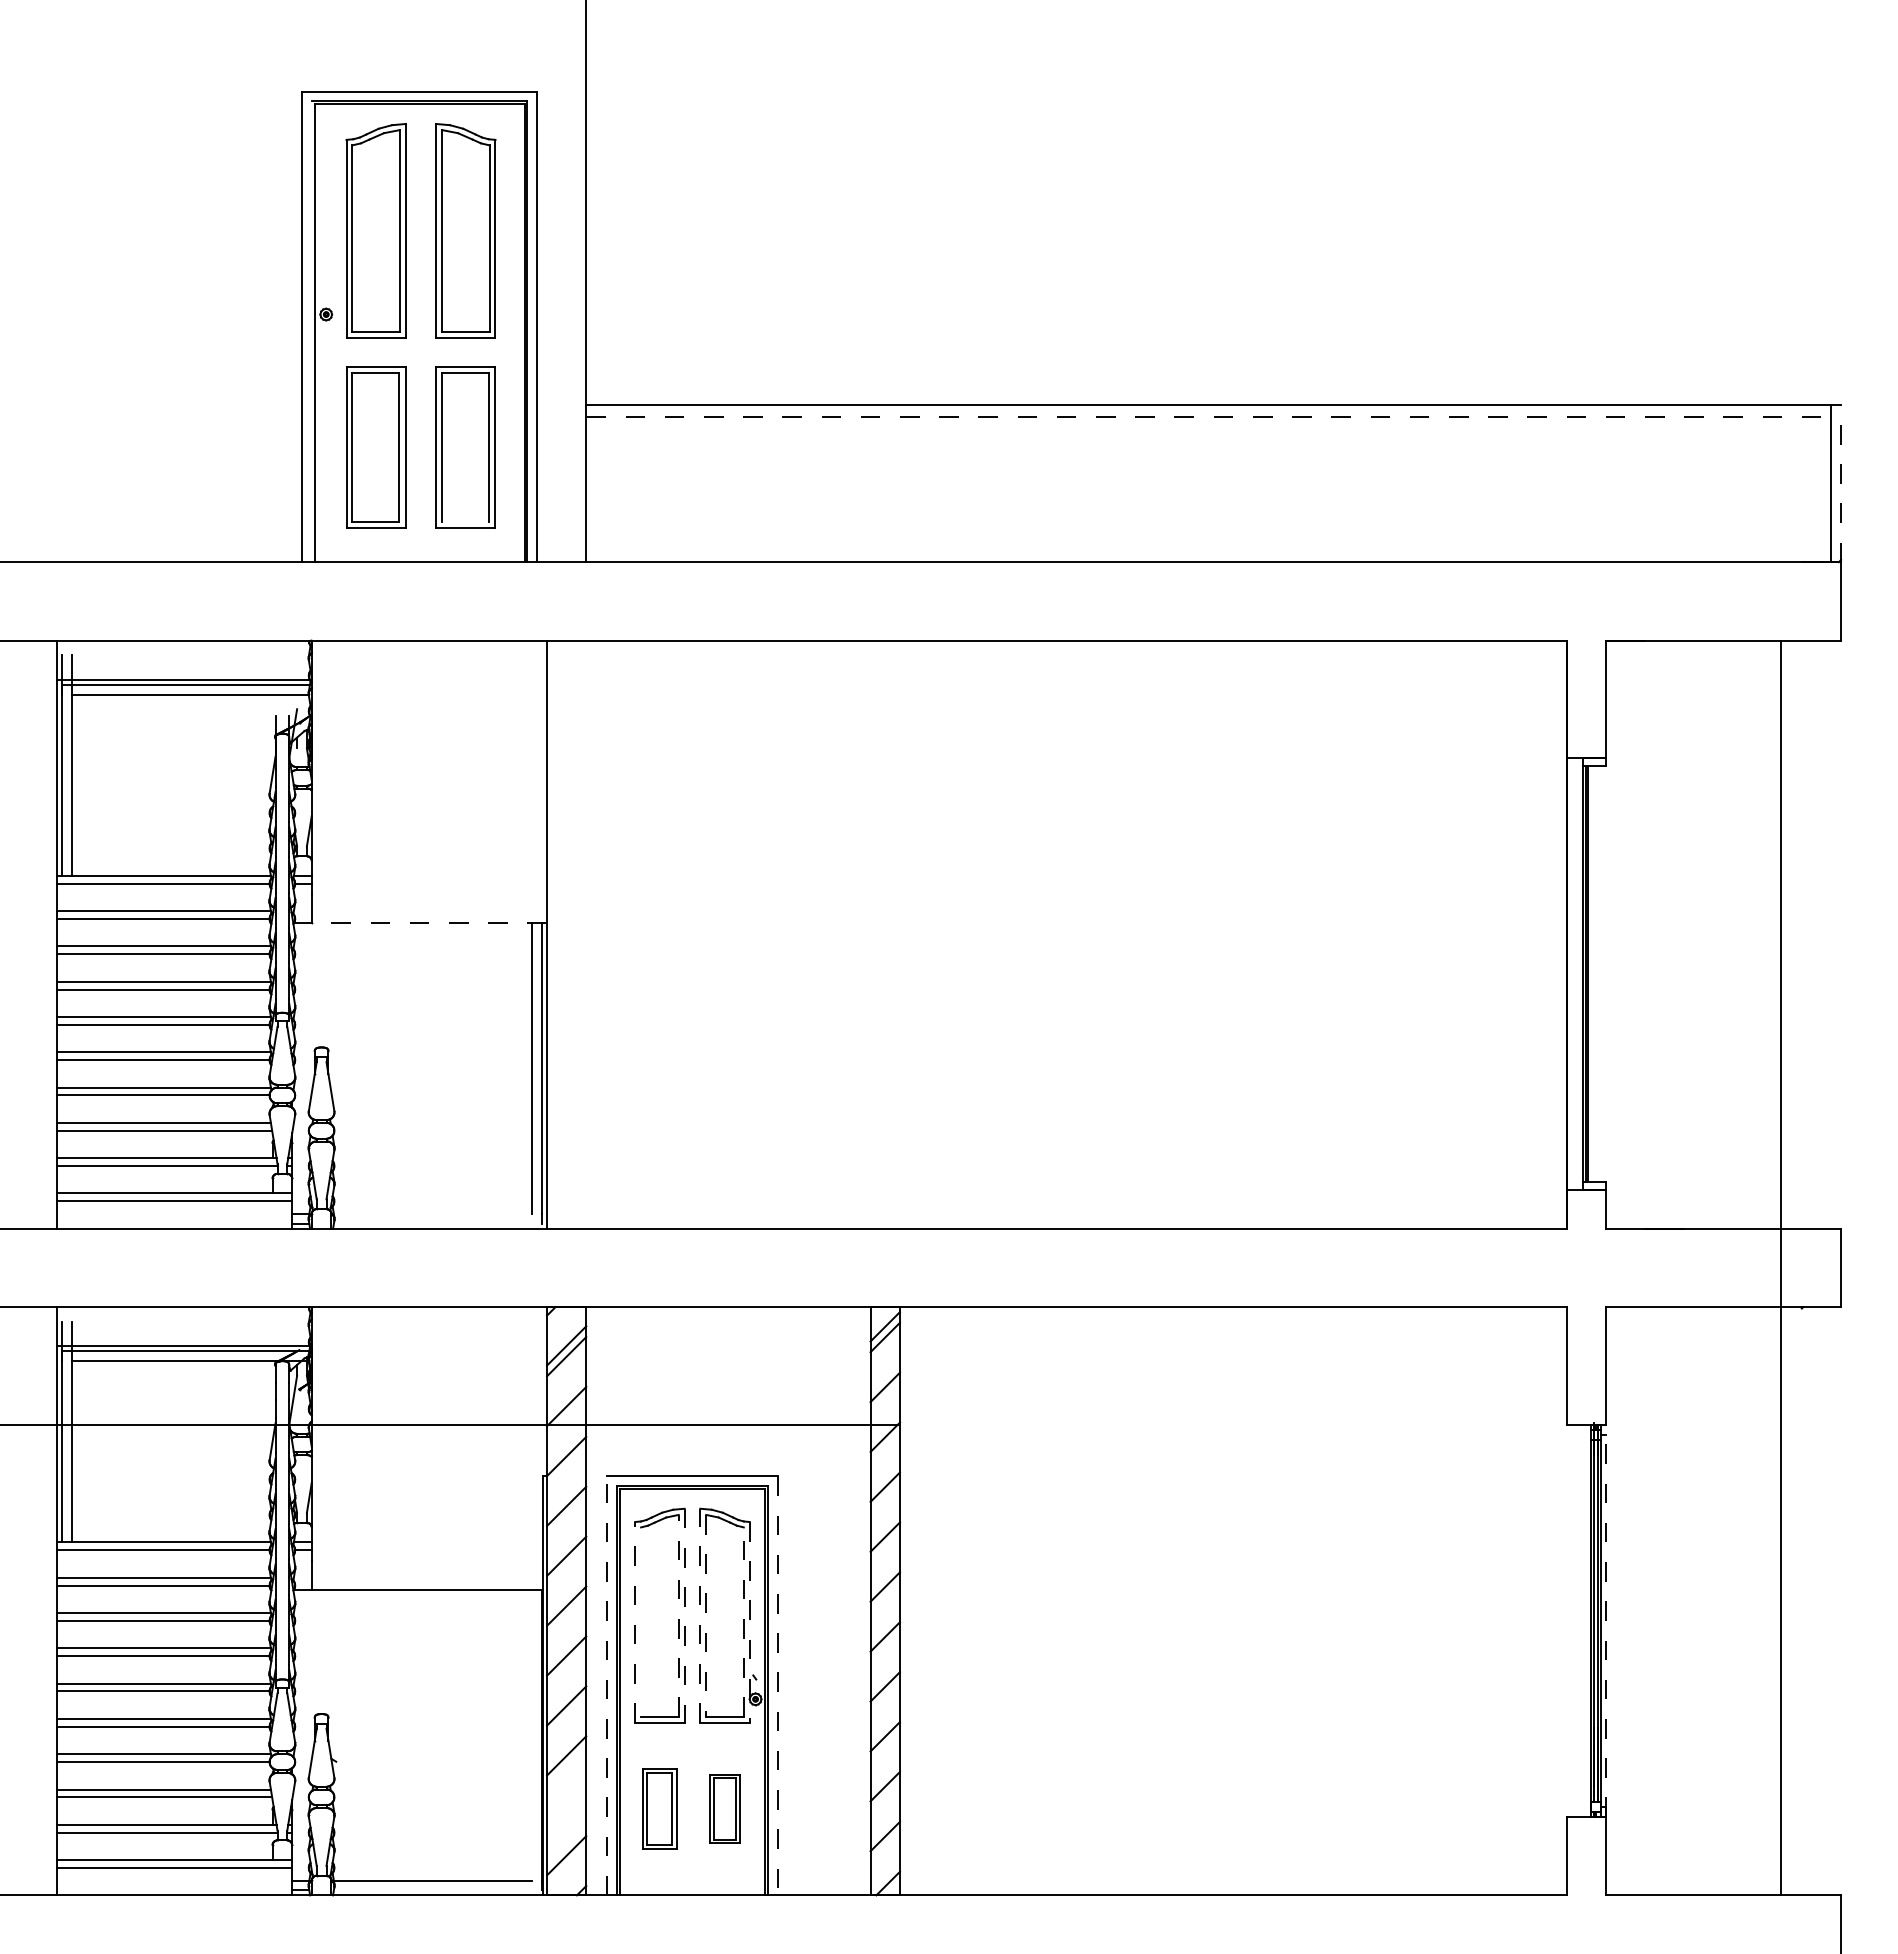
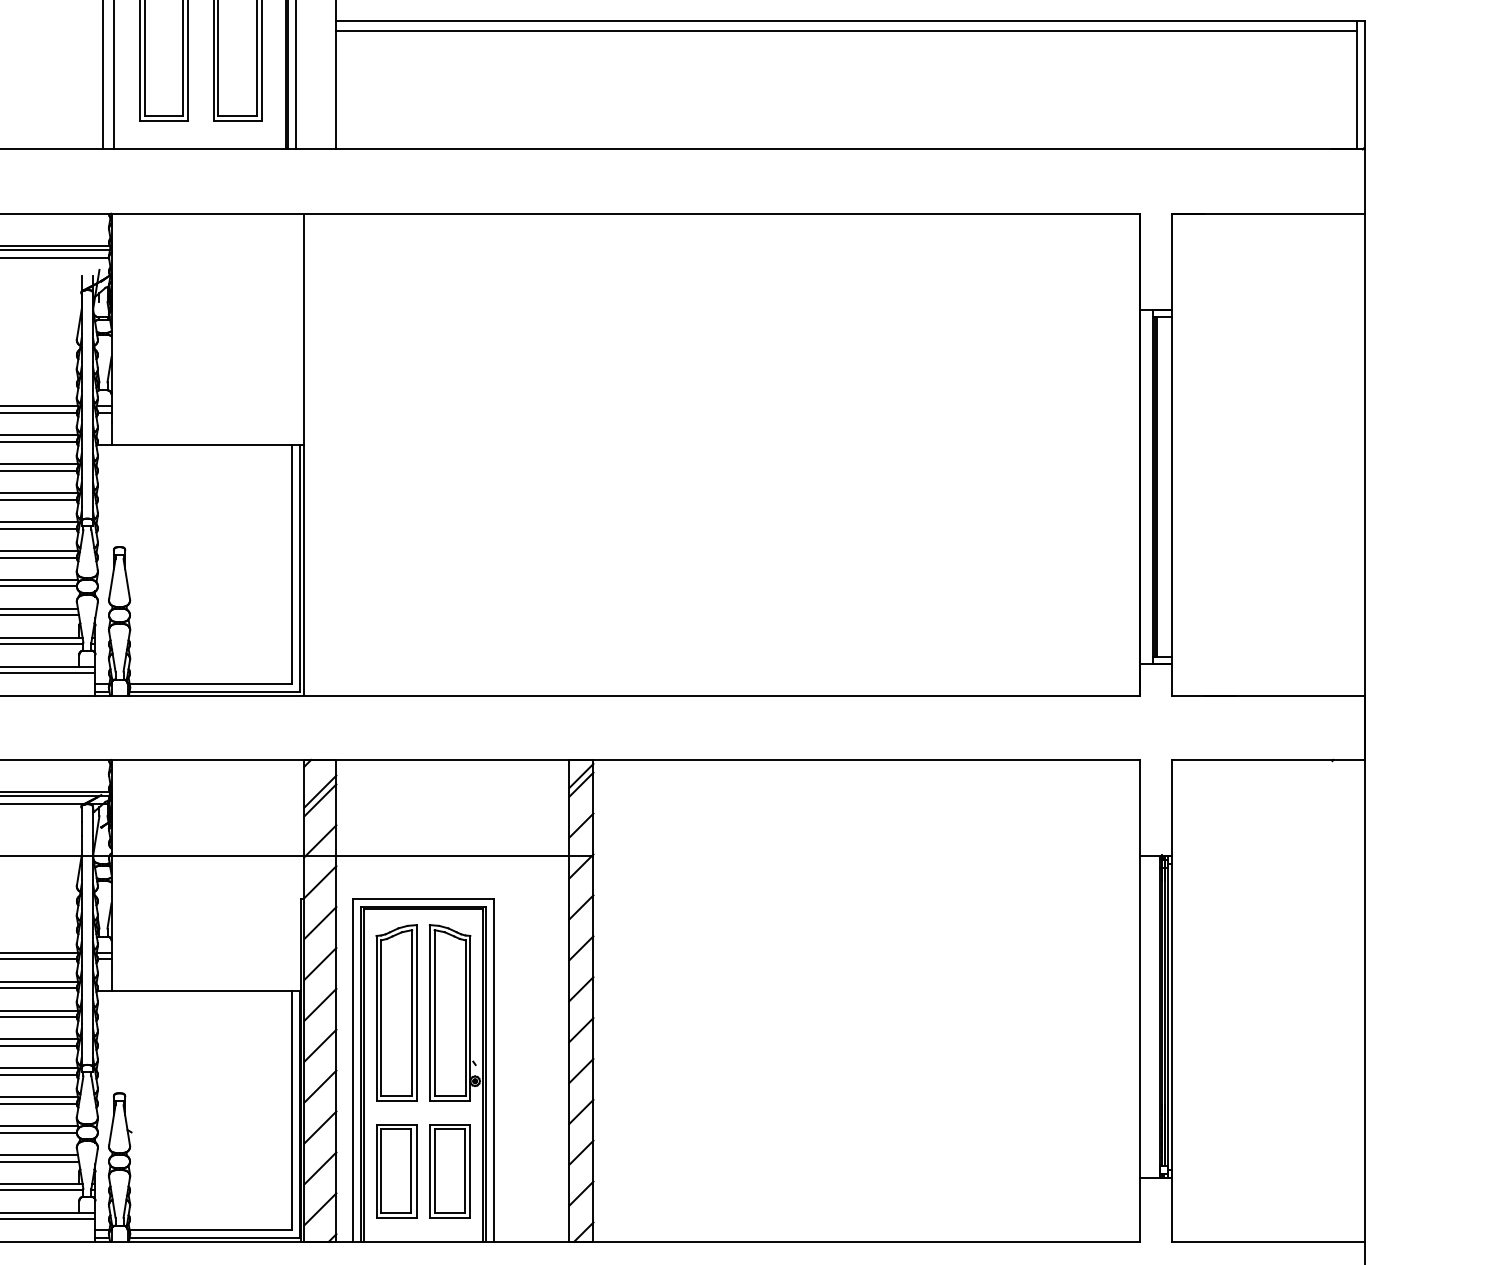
line: (1209, 417) -> (847, 30), dashed -> solid
line: (1841, 483) -> (1364, 84), dashed -> solid
line: (465, 521) -> (237, 116), added
line: (429, 922) -> (207, 444), dashed -> solid
line: (1605, 973) -> (1171, 486), added
line: (432, 1214) -> (210, 683), added
line: (437, 1223) -> (214, 691), added
line: (1781, 1267) -> (1364, 727), moved
line: (678, 1615) -> (411, 1012), dashed -> solid
line: (700, 1615) -> (430, 1012), dashed -> solid
line: (684, 1616) -> (416, 1013), dashed -> solid
line: (706, 1616) -> (434, 1013), dashed -> solid
line: (1566, 1620) -> (1139, 1016), added
line: (1605, 1620) -> (1171, 1016), dashed -> solid
line: (635, 1621) -> (376, 1017), dashed -> solid
line: (641, 1621) -> (381, 1017), added
line: (743, 1622) -> (465, 1018), dashed -> solid
line: (749, 1622) -> (470, 1018), dashed -> solid
line: (606, 1685) -> (352, 1069), dashed -> solid
line: (778, 1686) -> (493, 1070), dashed -> solid
line: (532, 1734) -> (292, 1110), added
line: (566, 1805) -> (320, 1168), added
part: (659, 1808) -> (396, 1170), size x1.43
part: (724, 1808) -> (449, 1170), size x1.67
line: (437, 1890) -> (214, 1237), added

